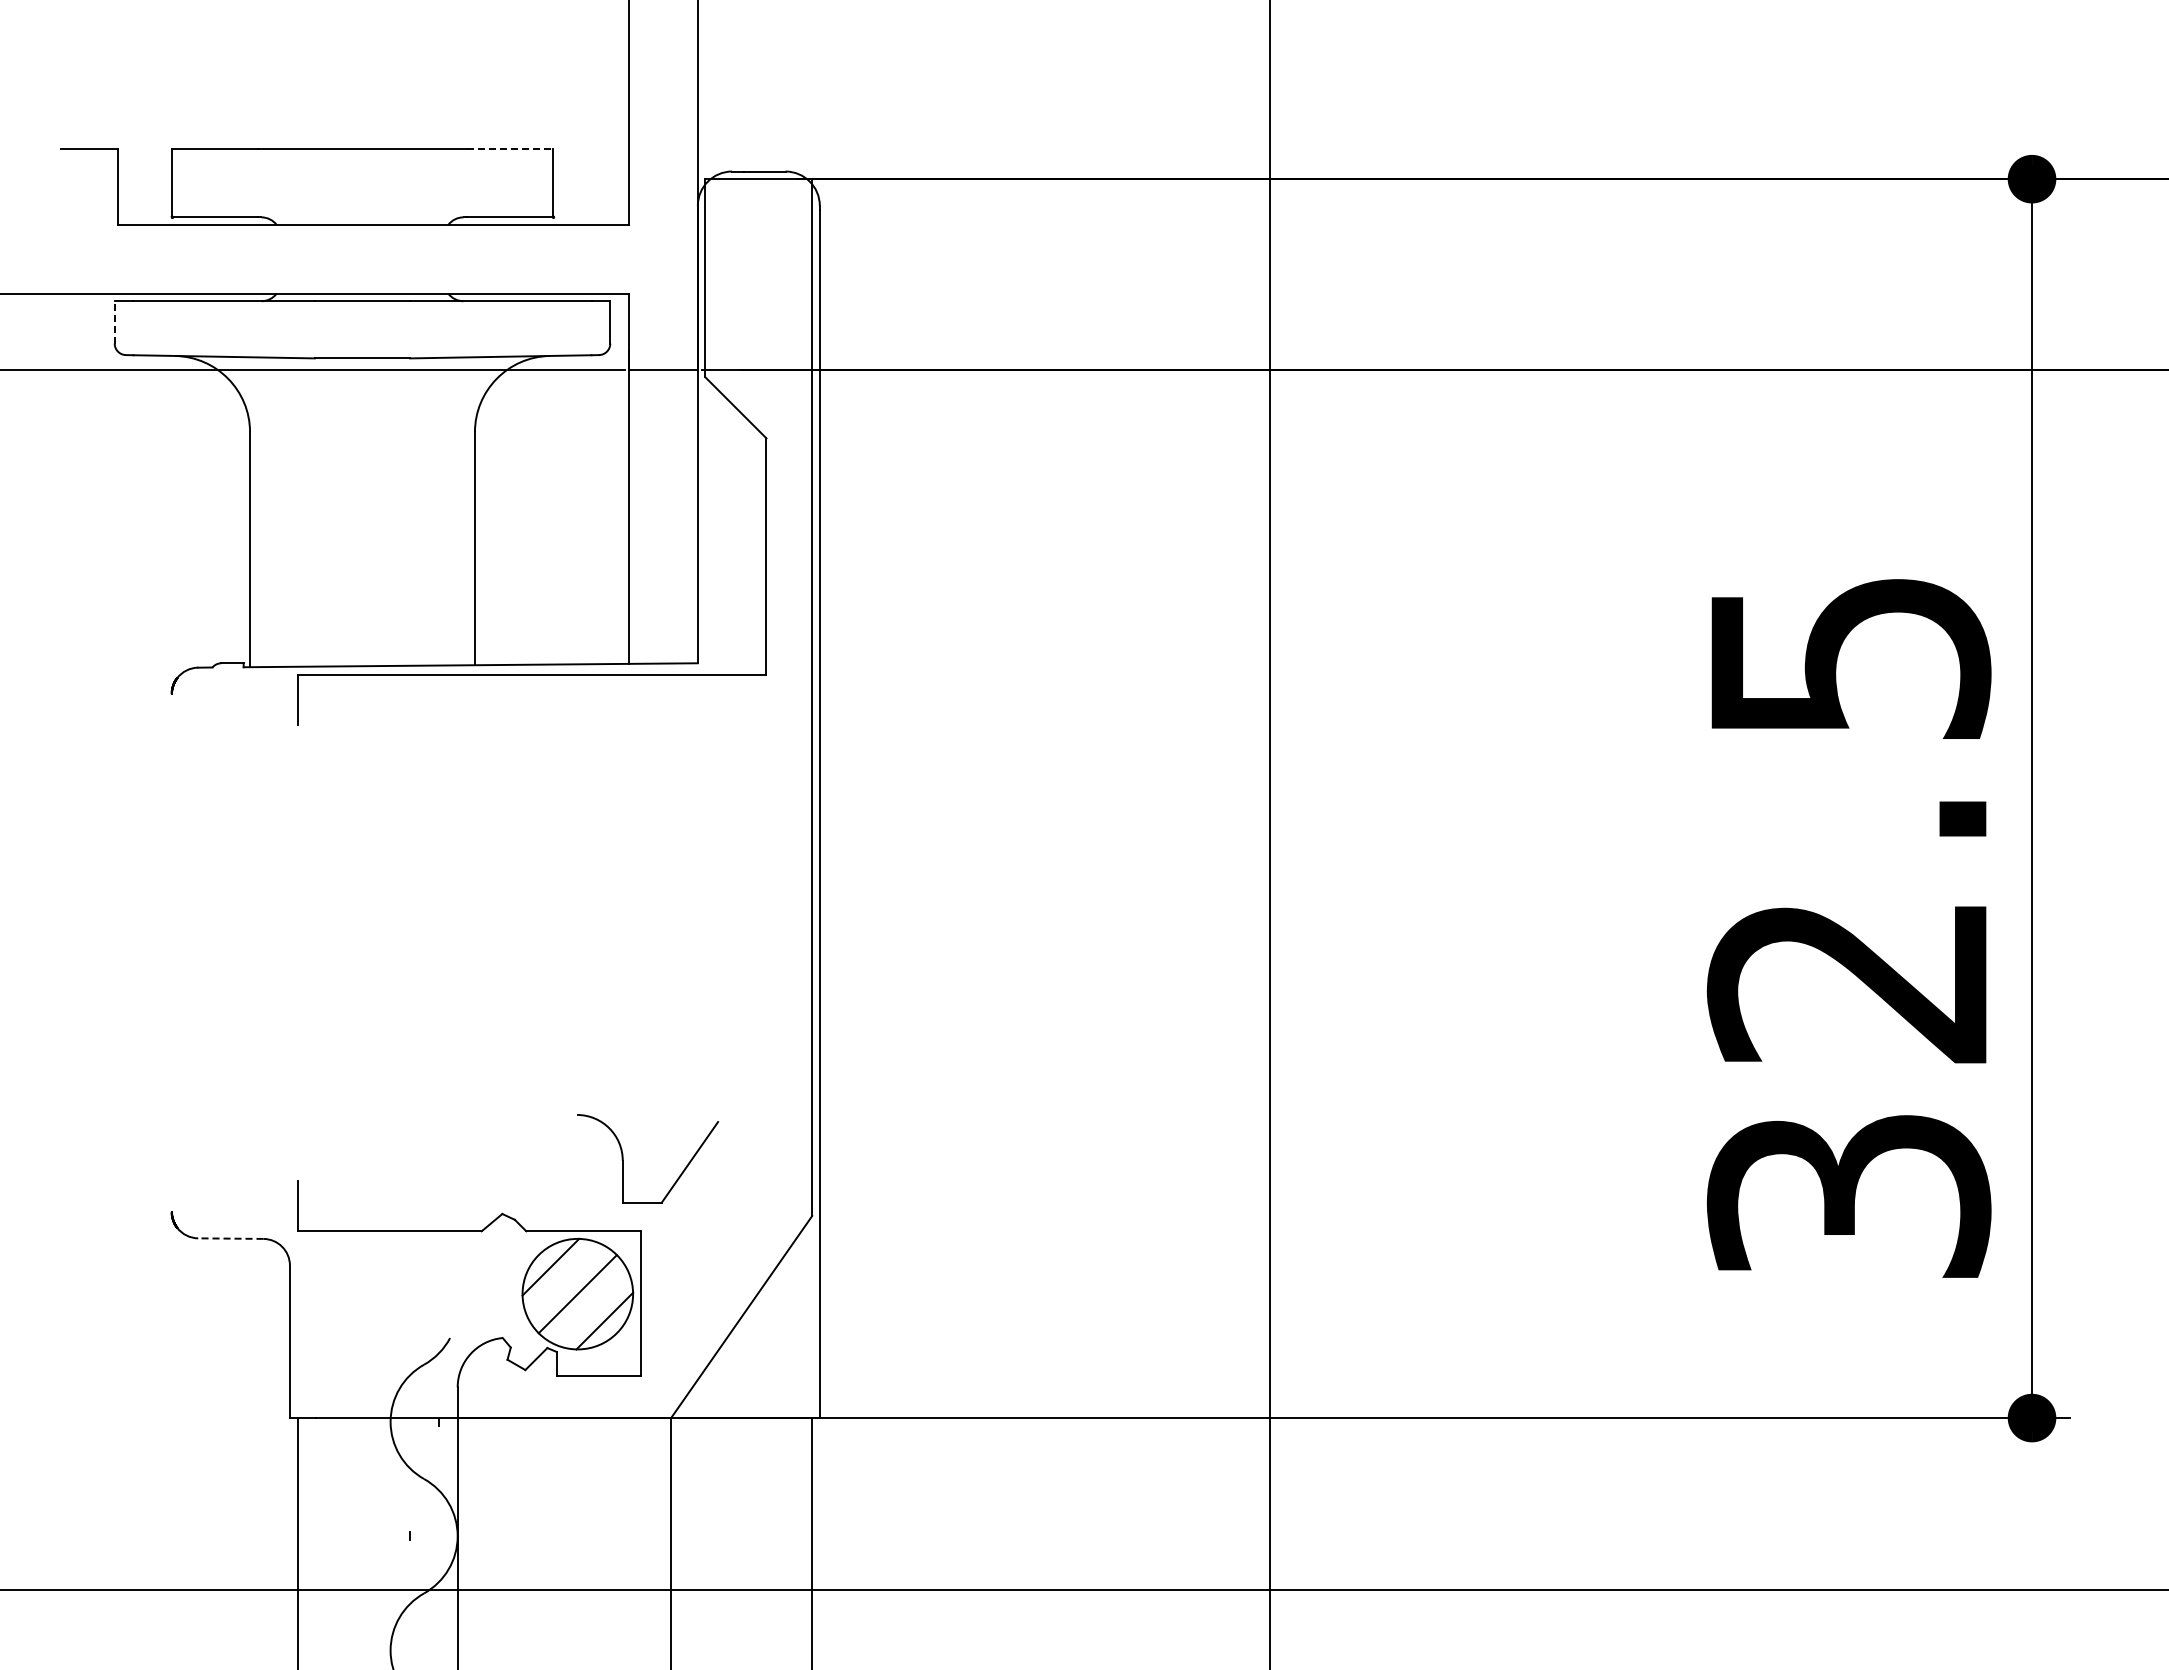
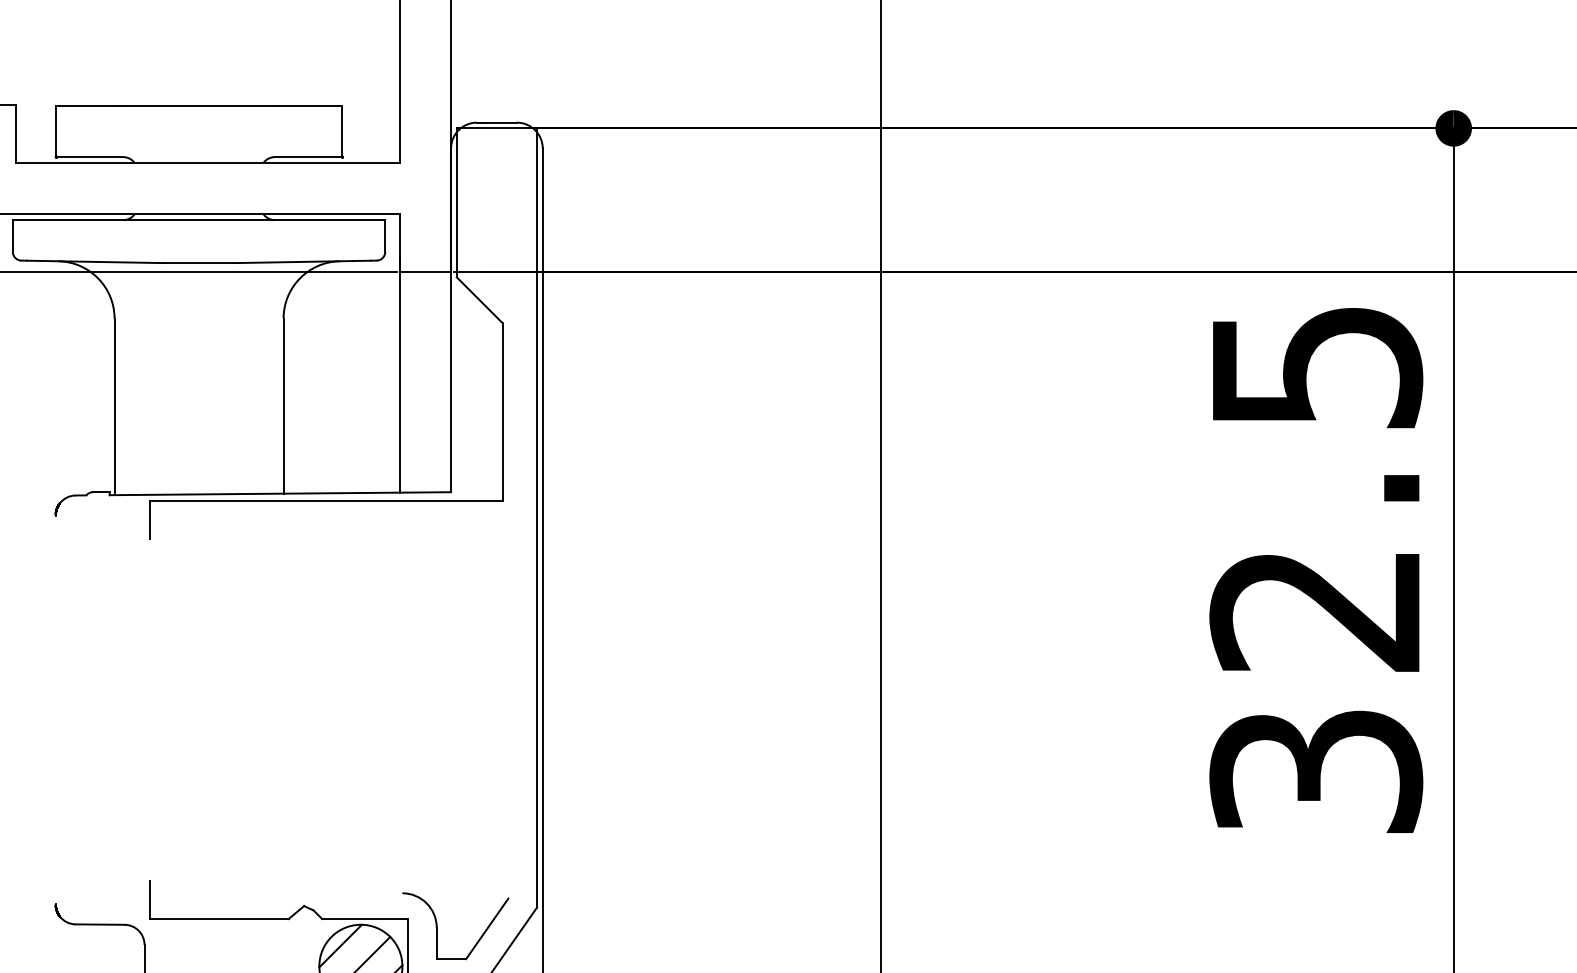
line: (510, 148) -> (310, 105), dashed -> solid
line: (114, 321) -> (12, 235), dashed -> solid
text: (1849, 928) -> (1316, 570), moved
part: (623, 1158) -> (437, 925), moved
line: (230, 1238) -> (99, 924), dashed -> solid

